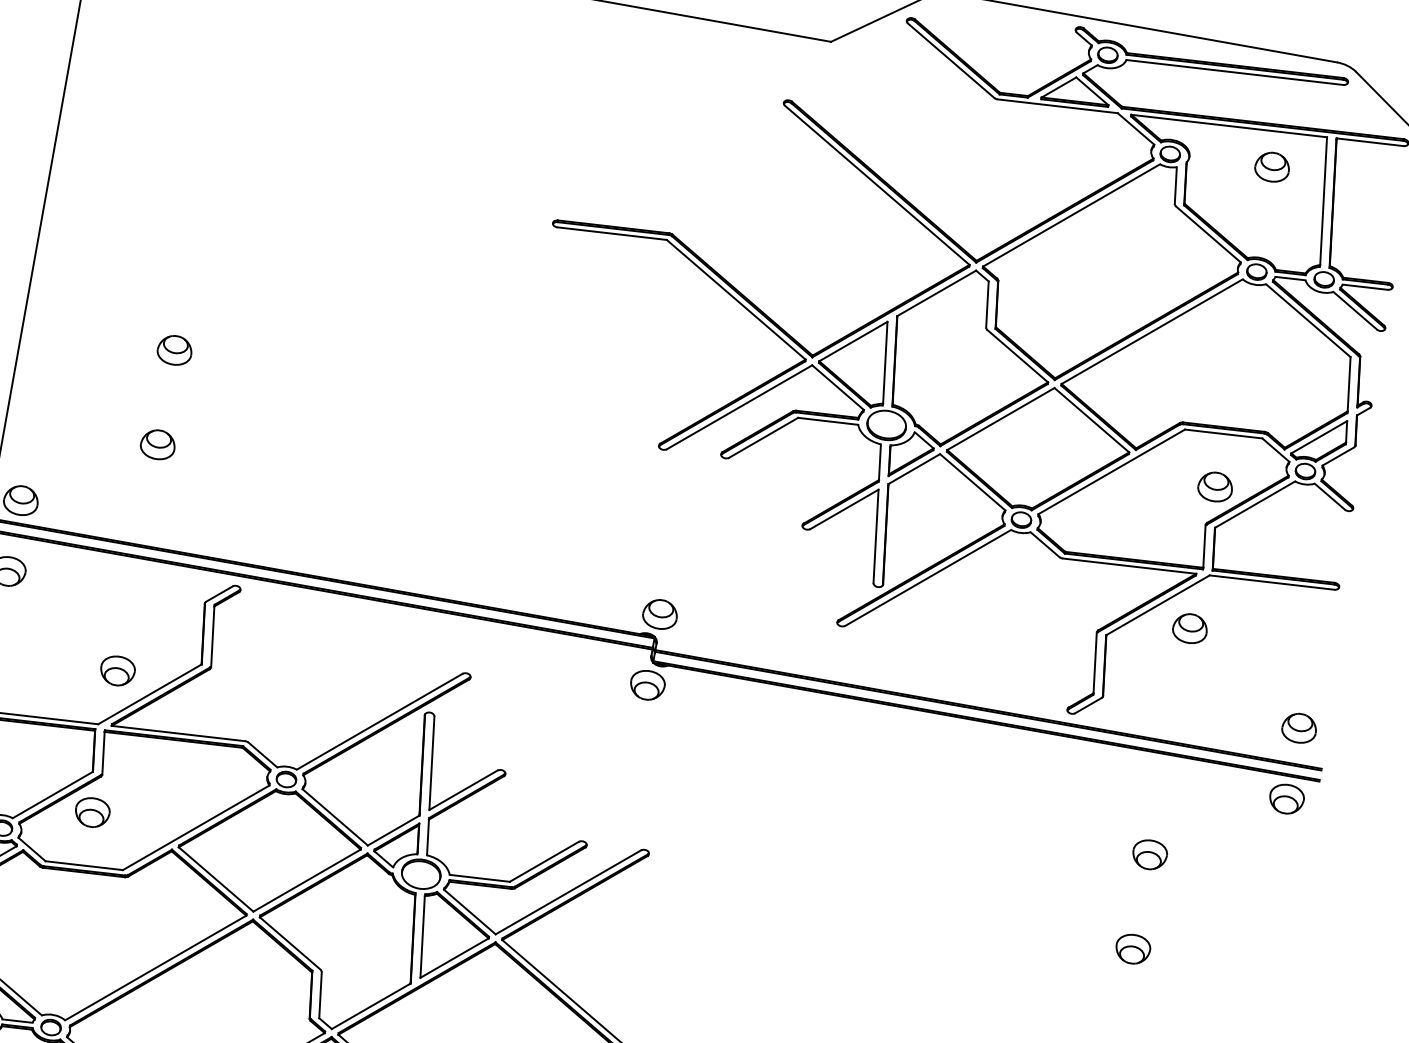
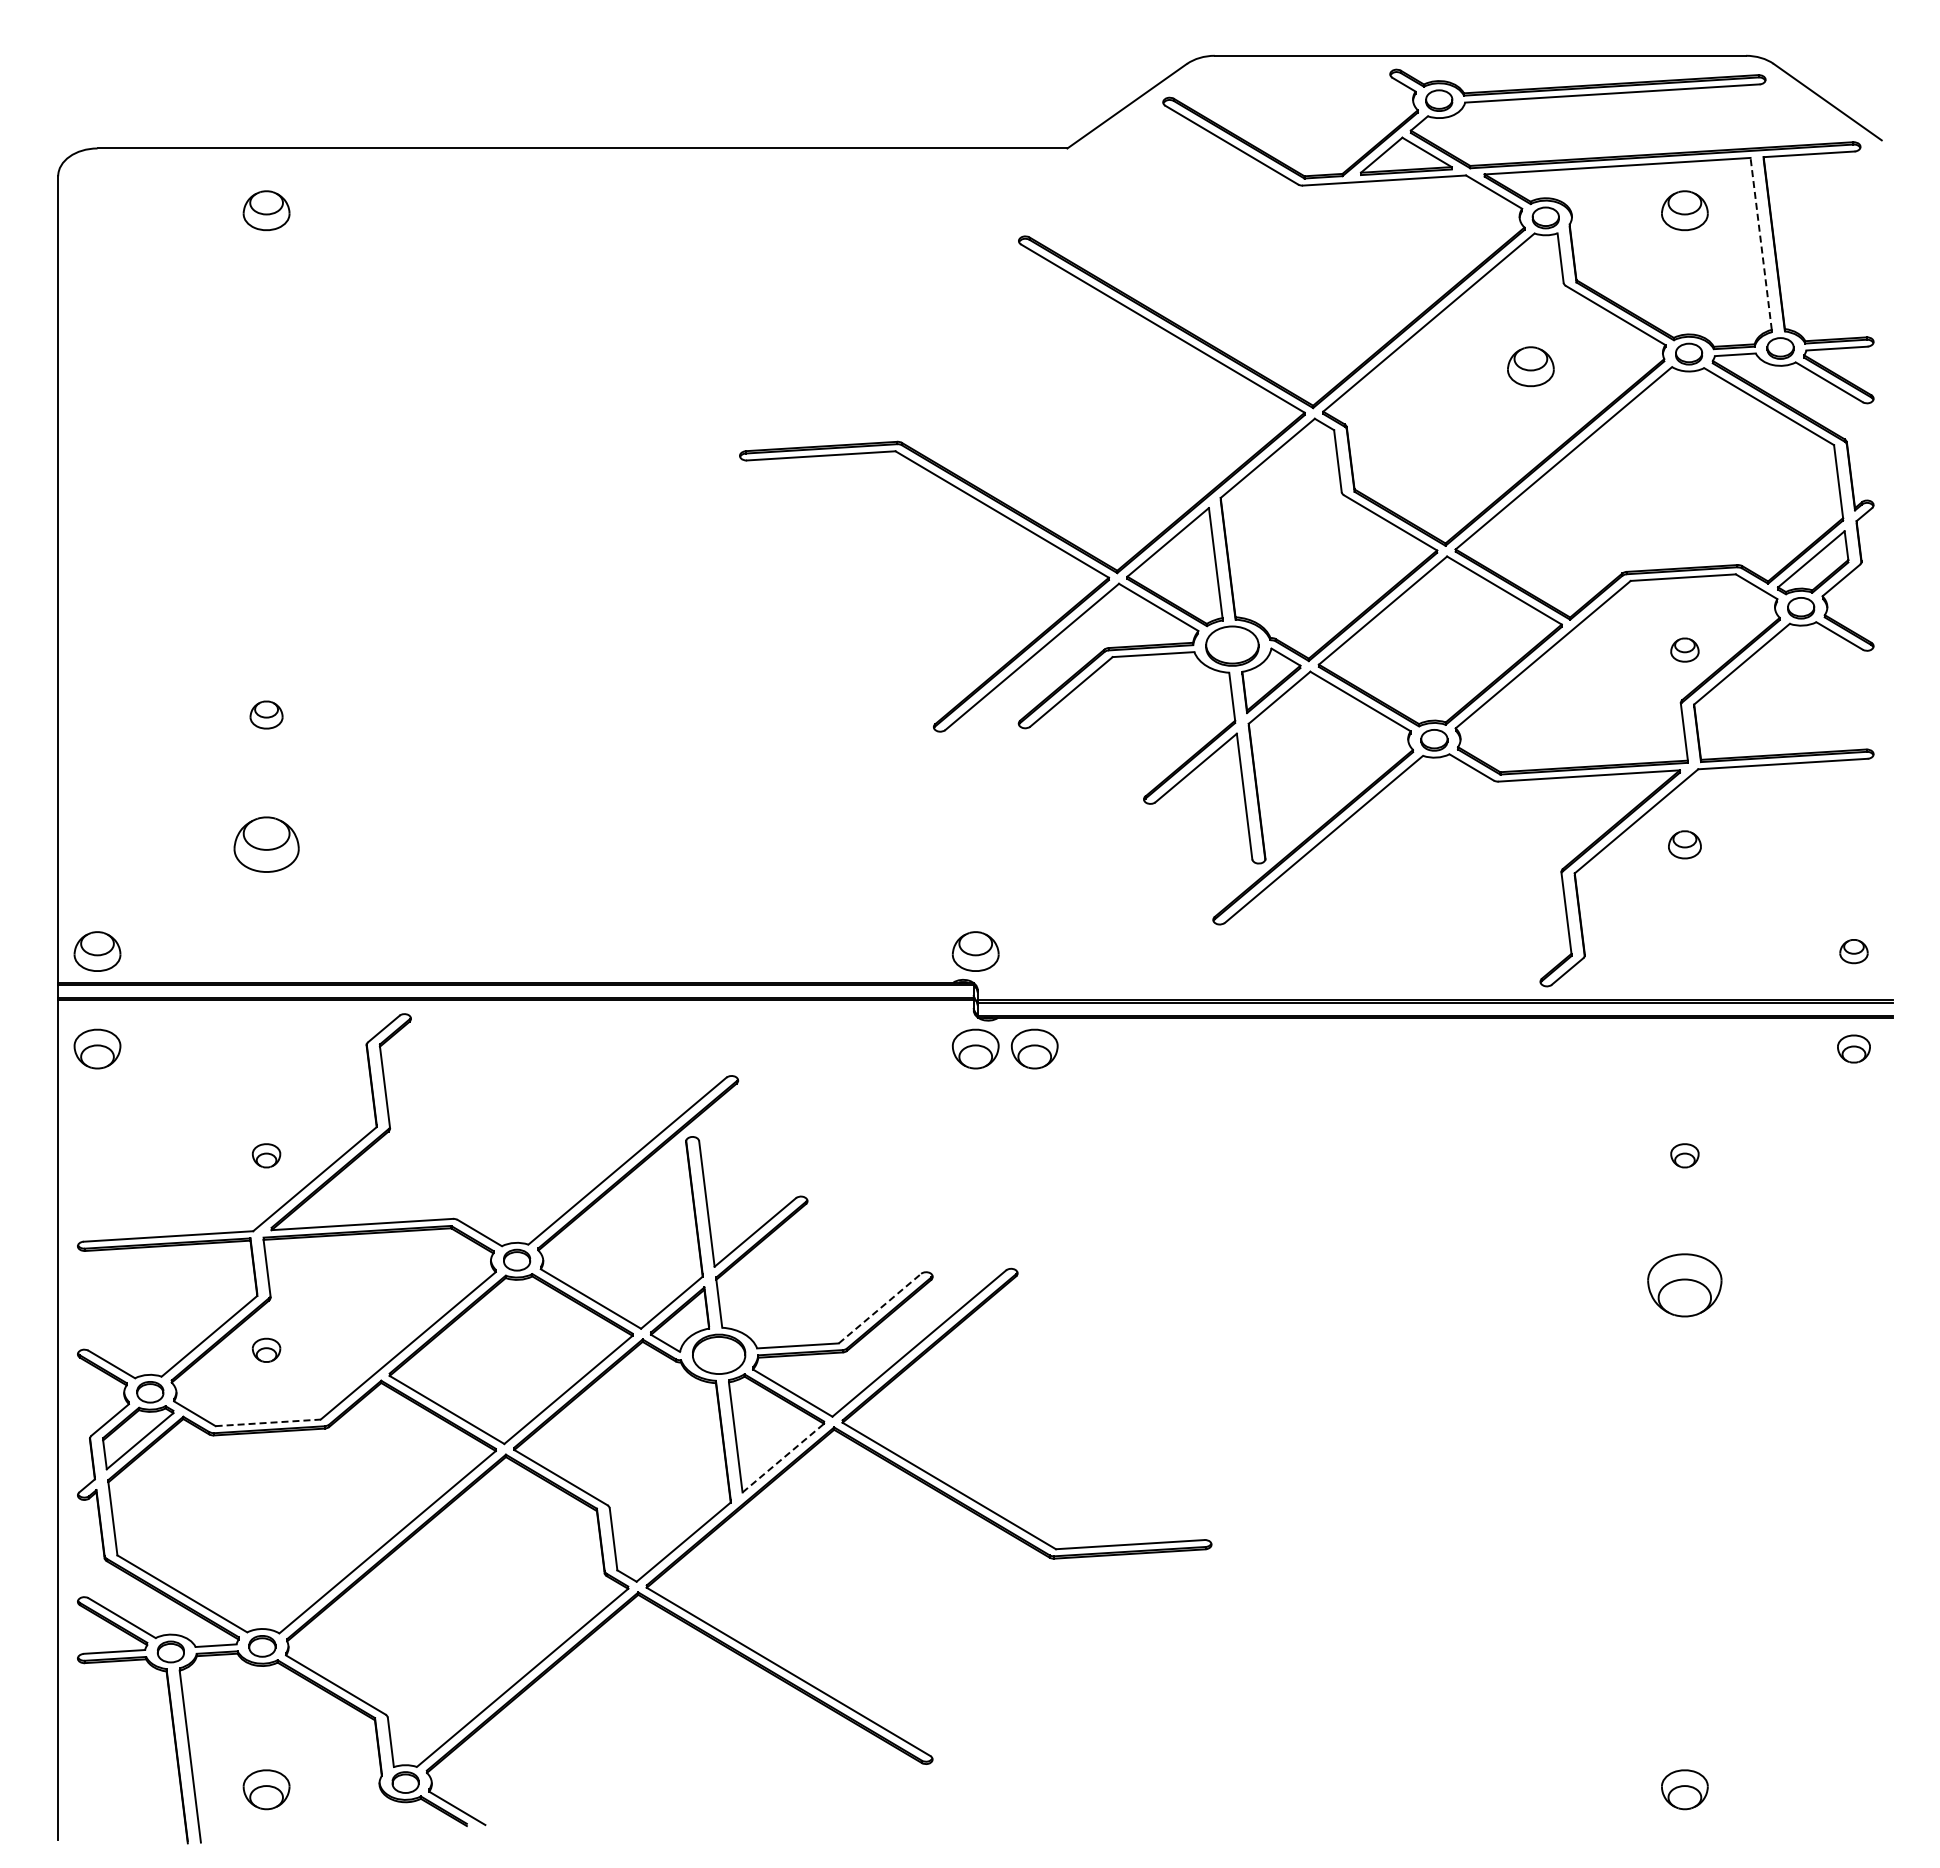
line: (1323, 200) -> (1761, 243), solid -> dashed
part: (1139, 260) -> (1530, 366), added
part: (174, 349) -> (266, 714), size x0.7
part: (158, 444) -> (266, 844), size x1.4
part: (1215, 486) -> (1684, 649), size x0.6
part: (1189, 628) -> (1684, 844), size x0.7
part: (117, 670) -> (266, 1155), size x0.6
part: (690, 692) -> (1034, 1048), added
part: (1299, 728) -> (1853, 951), size x0.6
part: (1286, 798) -> (1853, 1048), size x0.7
part: (92, 812) -> (266, 1350), size x0.6
part: (1149, 854) -> (1684, 1155), size x0.6
line: (544, 861) -> (880, 1308), solid -> dashed
line: (84, 865) -> (268, 1422), solid -> dashed
part: (1132, 949) -> (1684, 1285), size x1.6
line: (454, 957) -> (783, 1457), solid -> dashed

